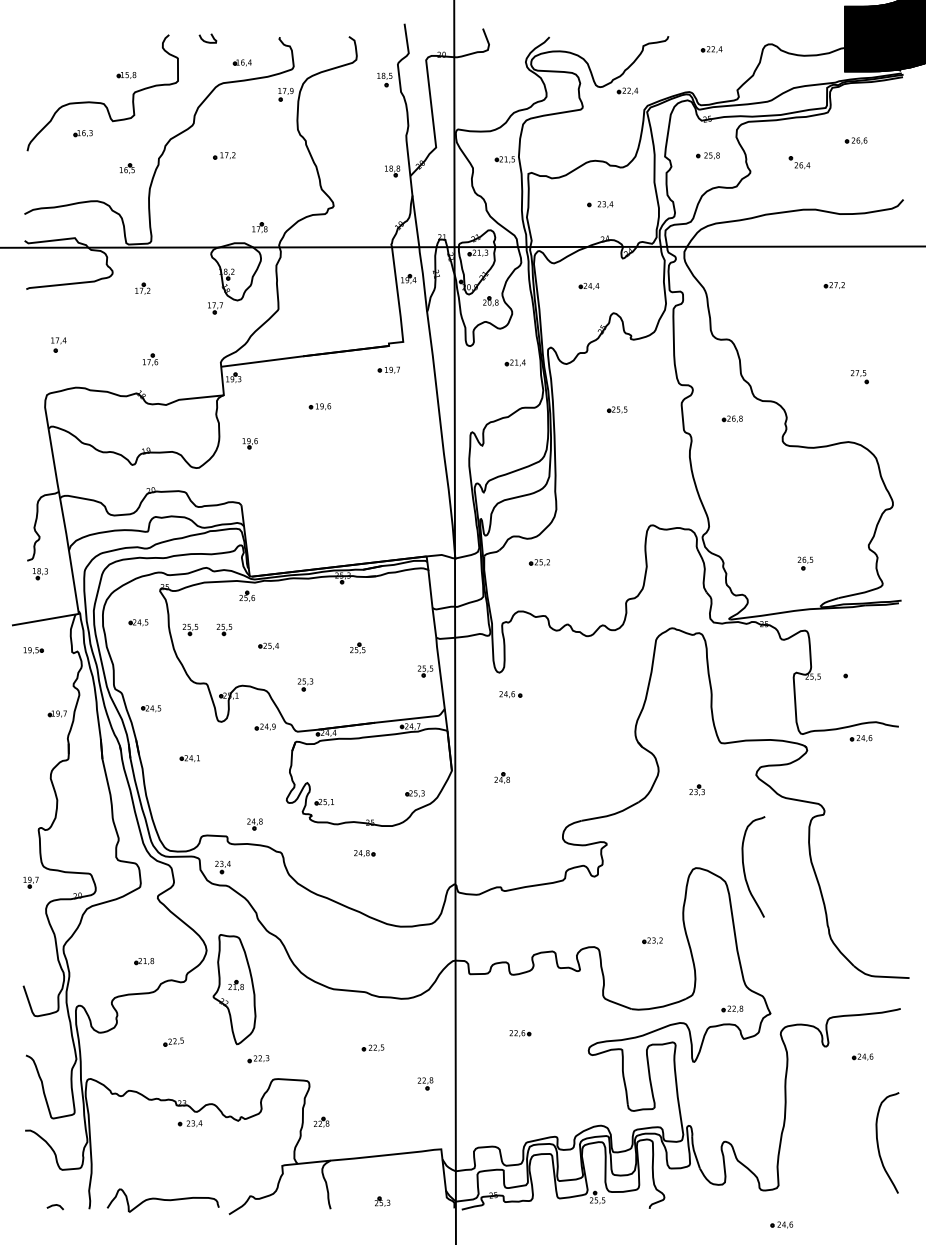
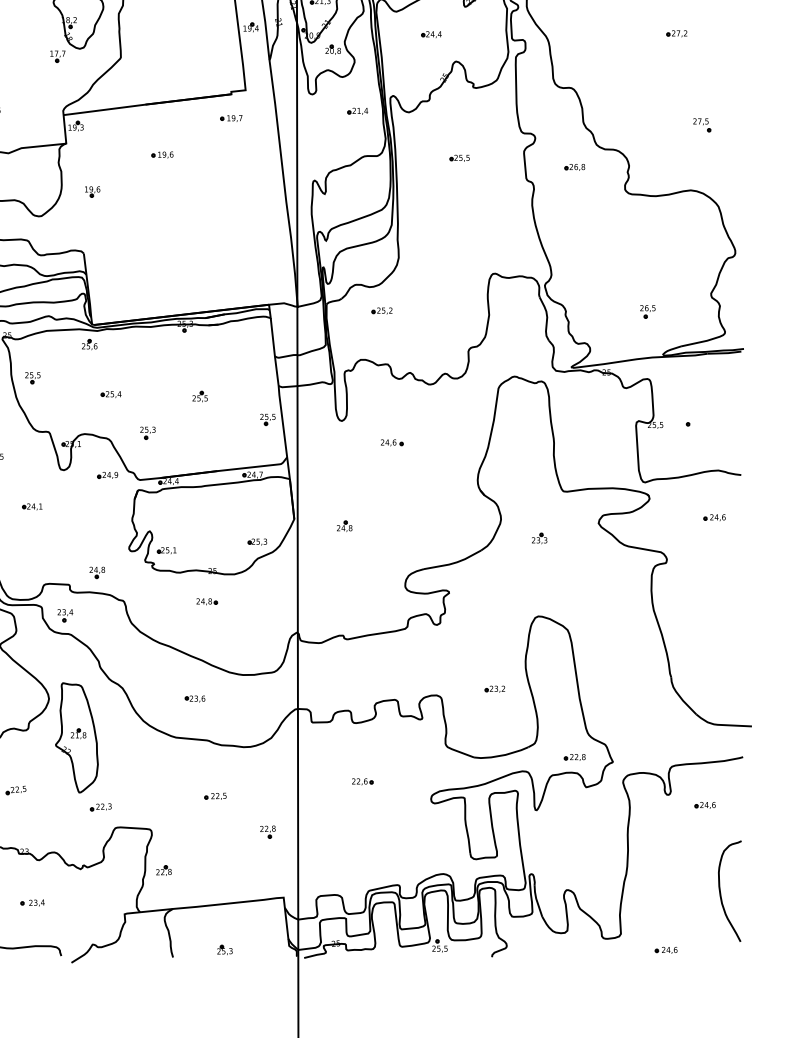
part: (224, 629) -> (66, 377), removed
part: (510, 694) -> (391, 442), moved
part: (860, 738) -> (713, 517), moved
curve: (744, 866) -> (586, 614), removed
part: (352, 950) -> (194, 698), added
part: (189, 1123) -> (31, 902), moved
part: (781, 1224) -> (665, 949), moved

